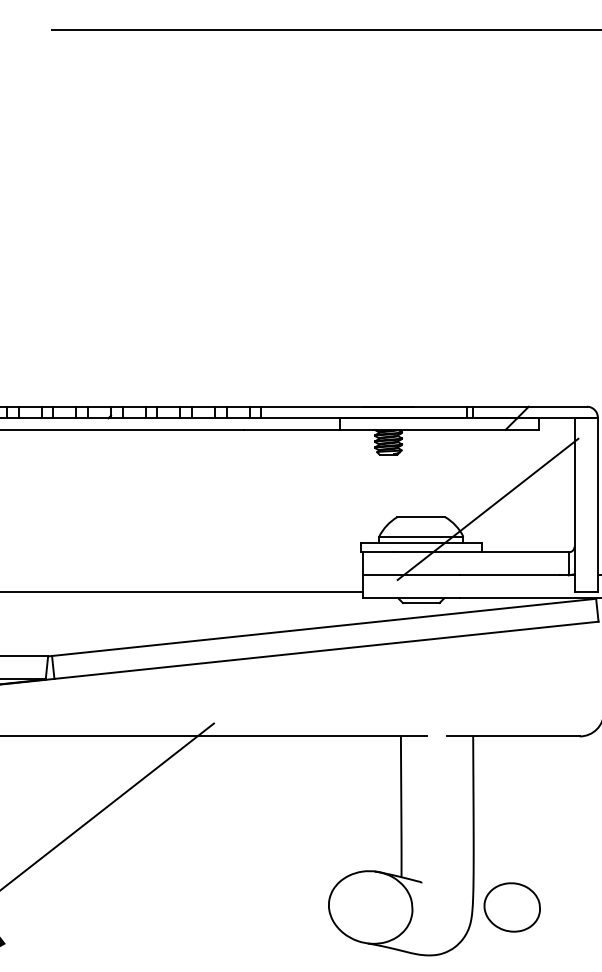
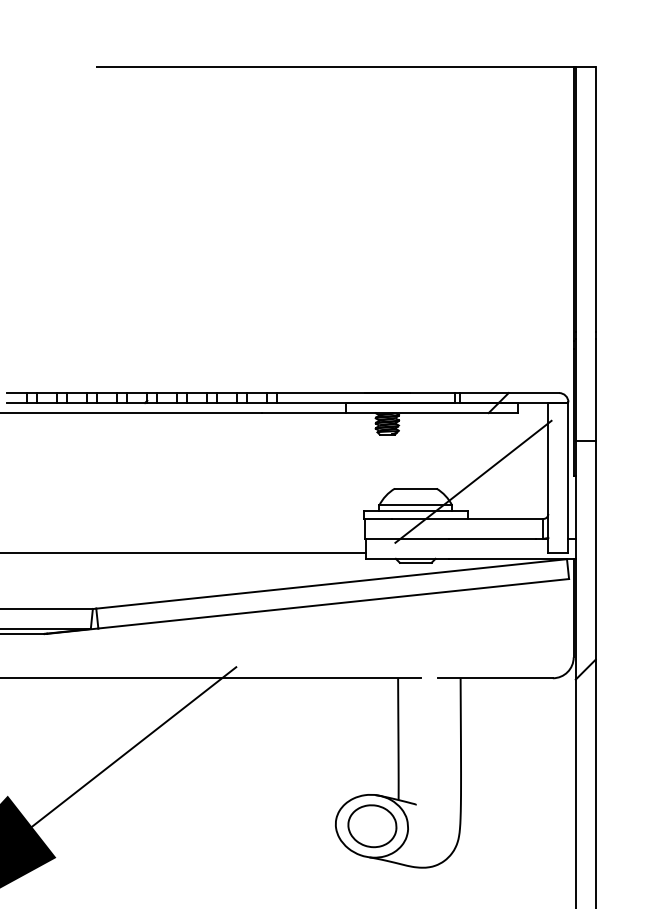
part: (512, 907) -> (372, 826), moved

